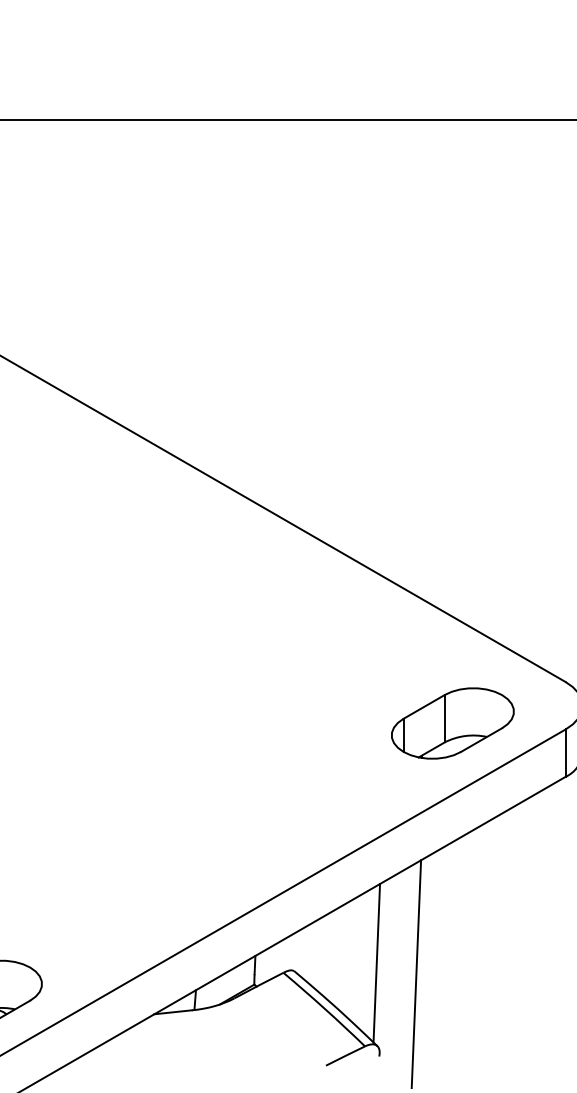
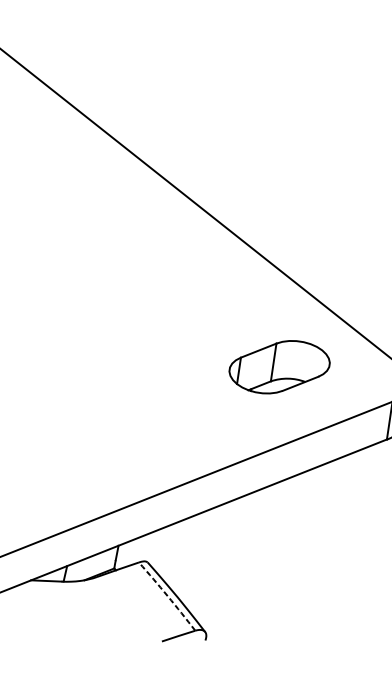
part: (452, 723) -> (279, 367), moved
line: (376, 963) -> (214, 566), removed
line: (416, 974) -> (244, 579), removed
arc: (324, 1008) -> (167, 595), solid -> dashed

